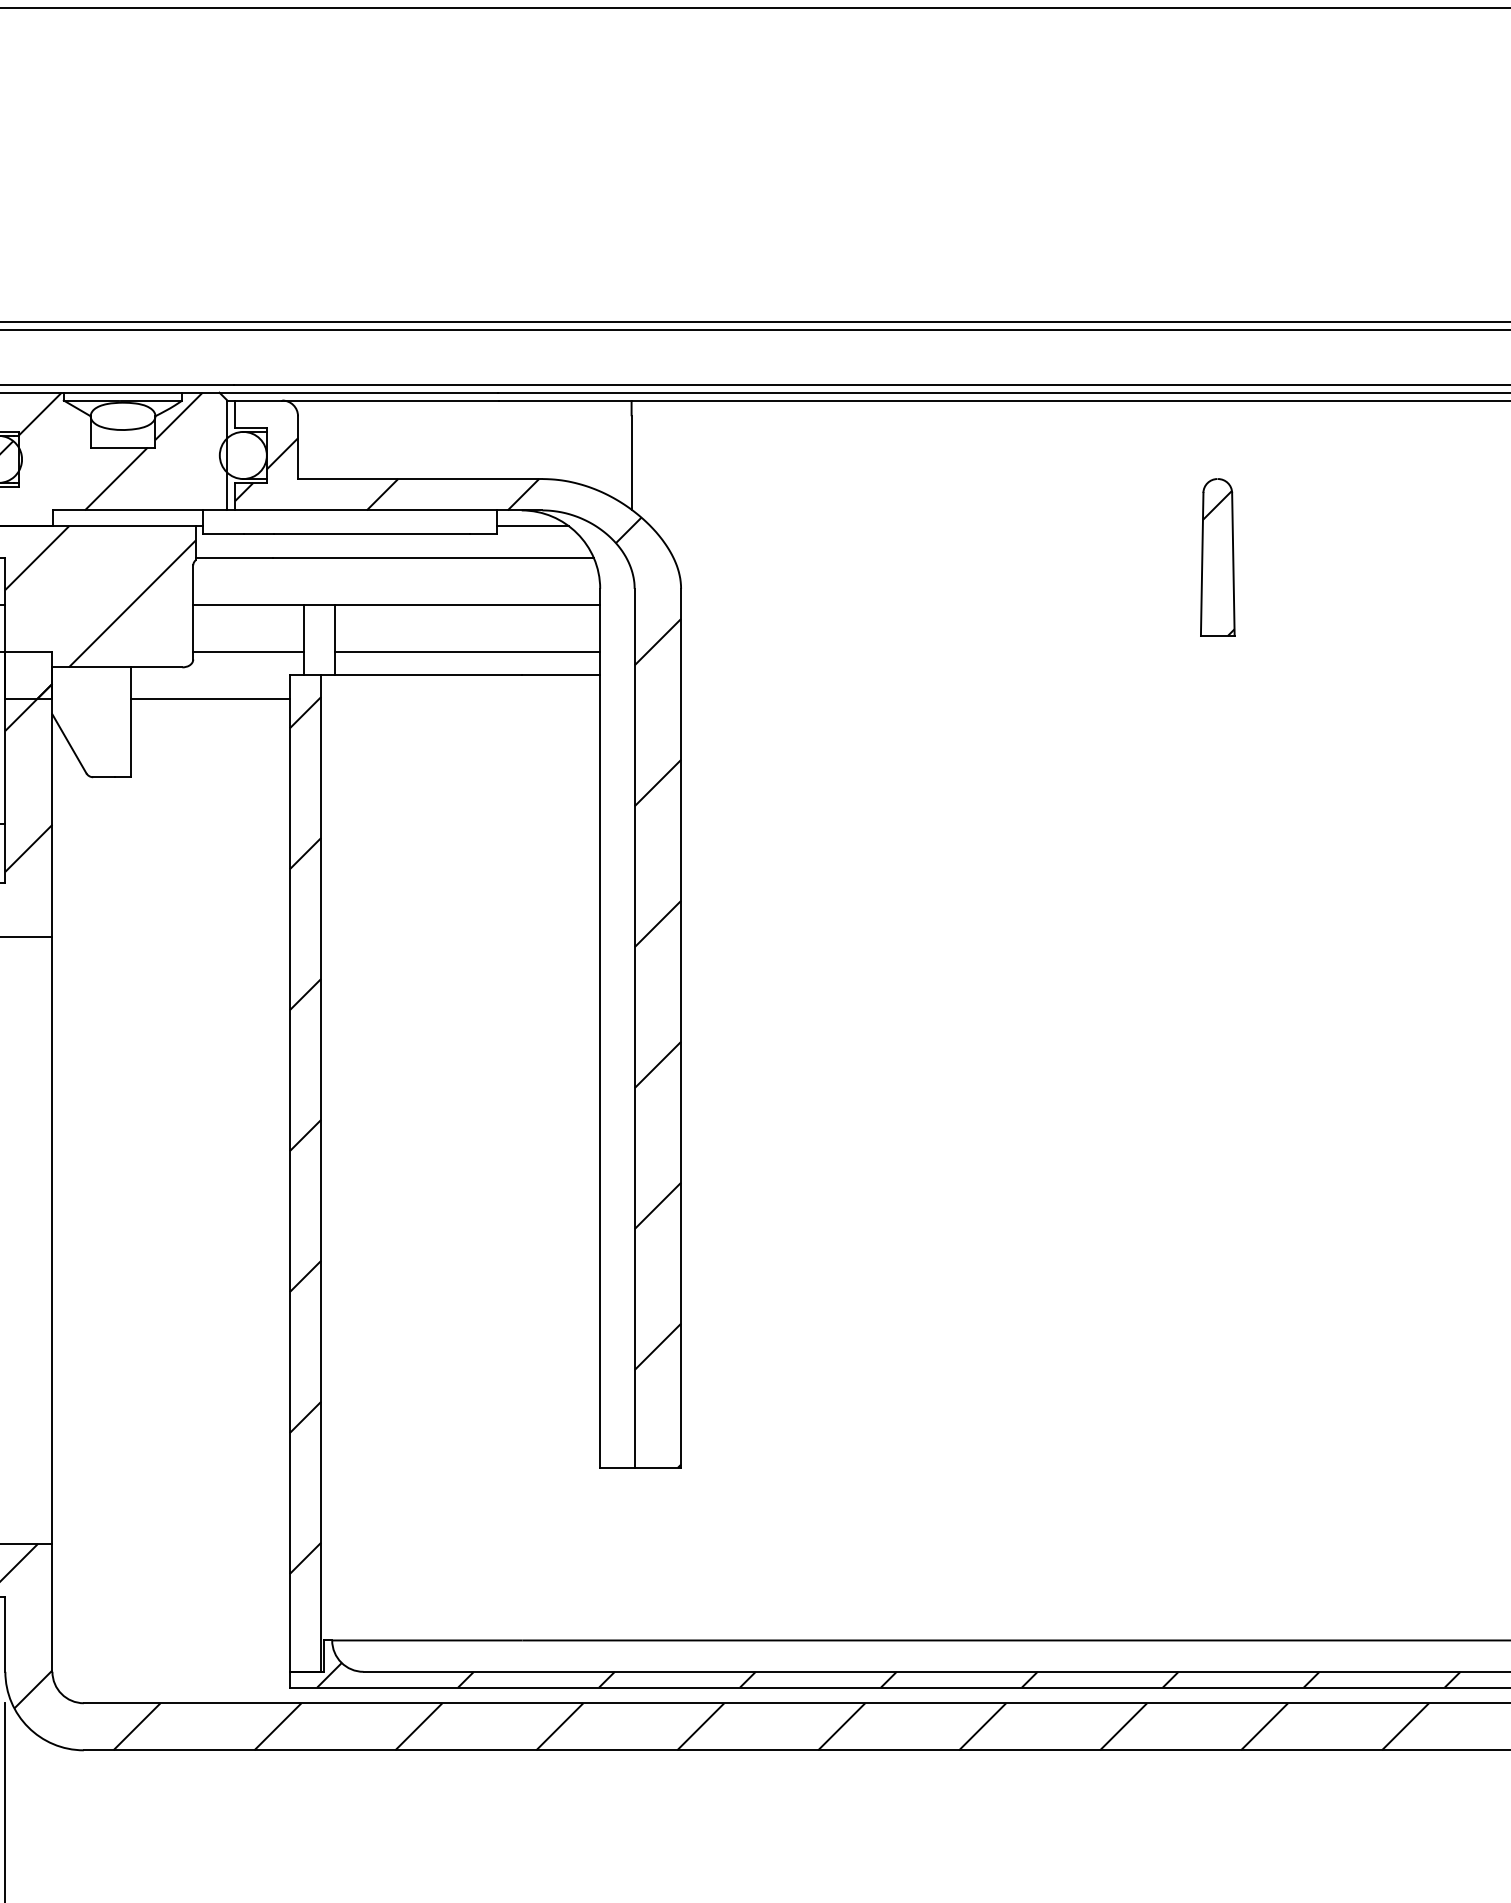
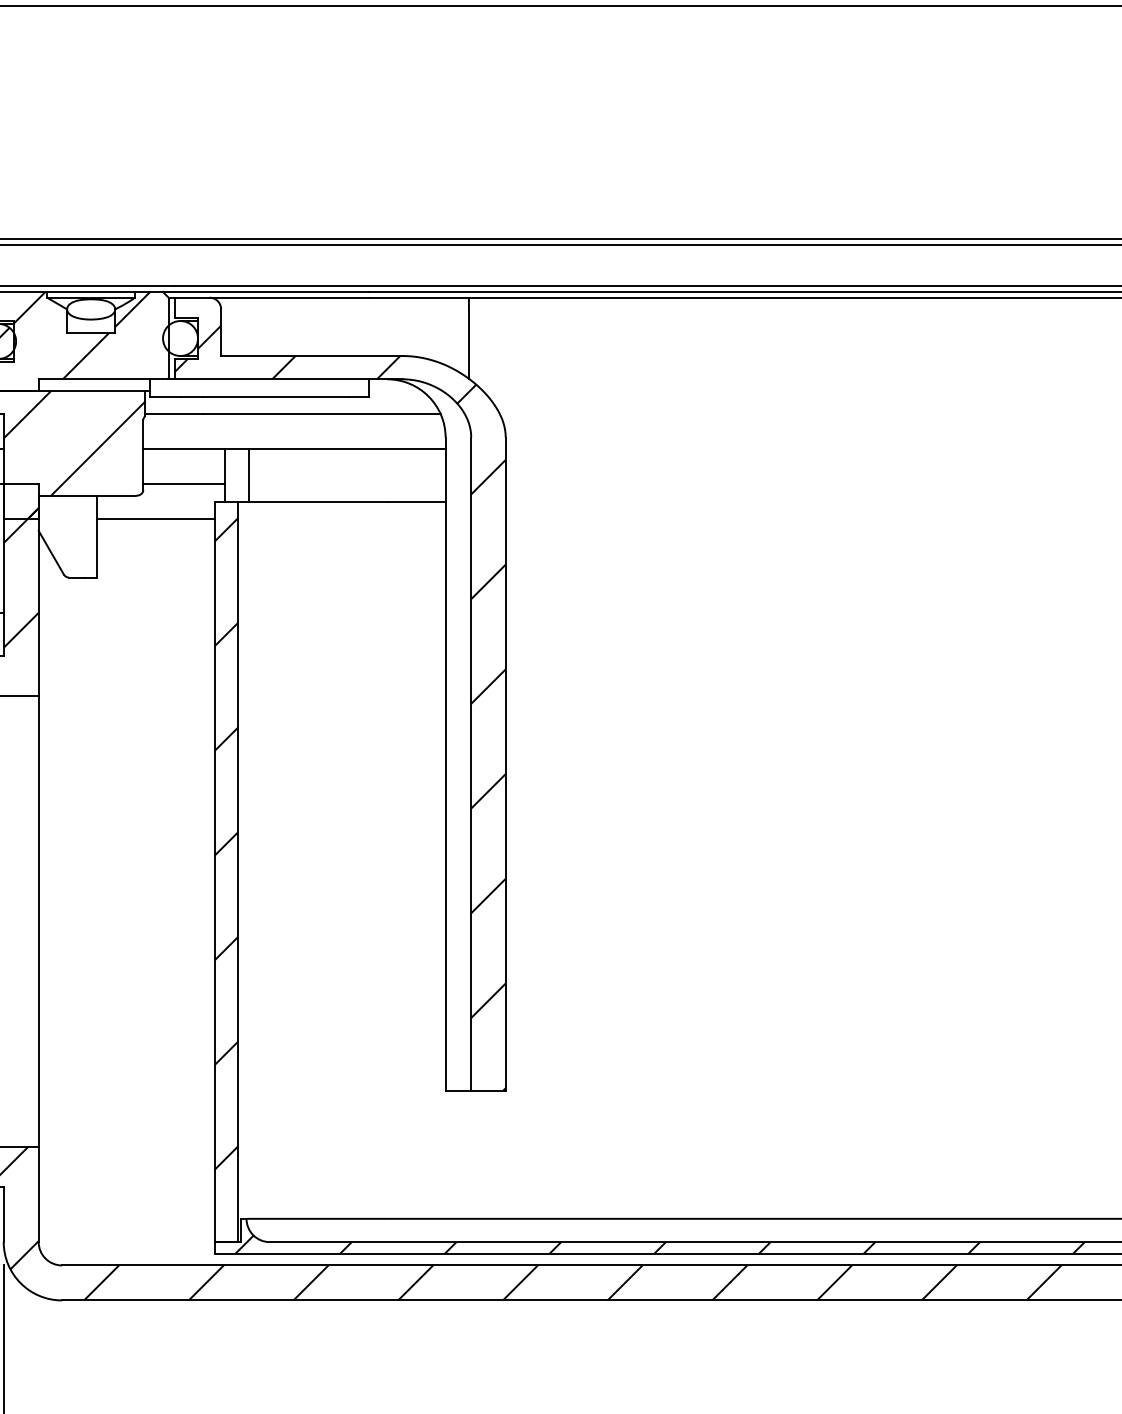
line: (532, 526) -> (395, 391), removed
part: (1217, 557) -> (904, 414), removed
line: (467, 651) -> (347, 484), removed

